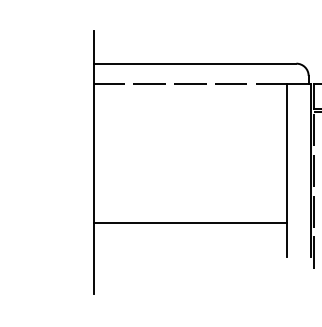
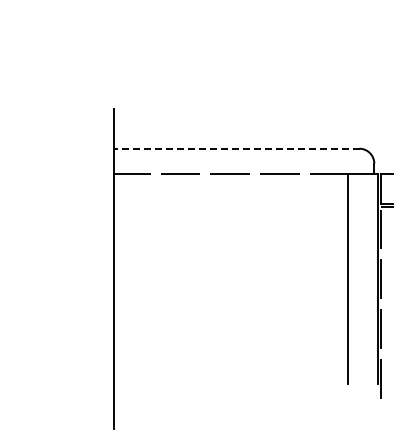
line: (195, 63) -> (236, 148), solid -> dashed
line: (190, 223) -> (230, 342), removed

